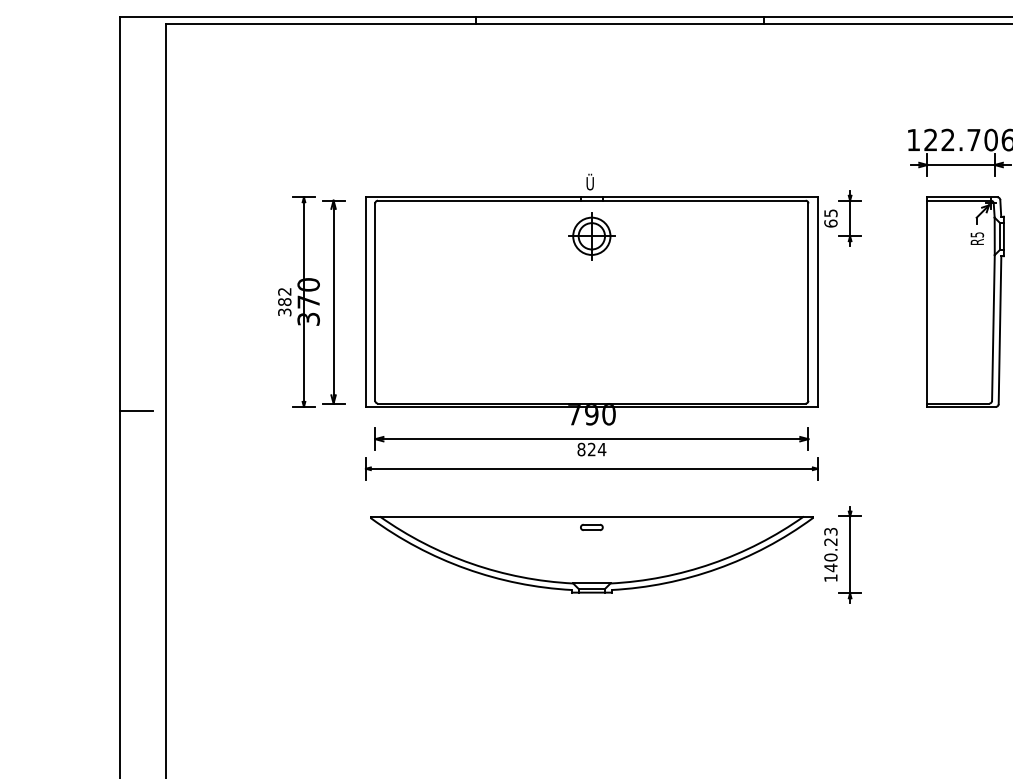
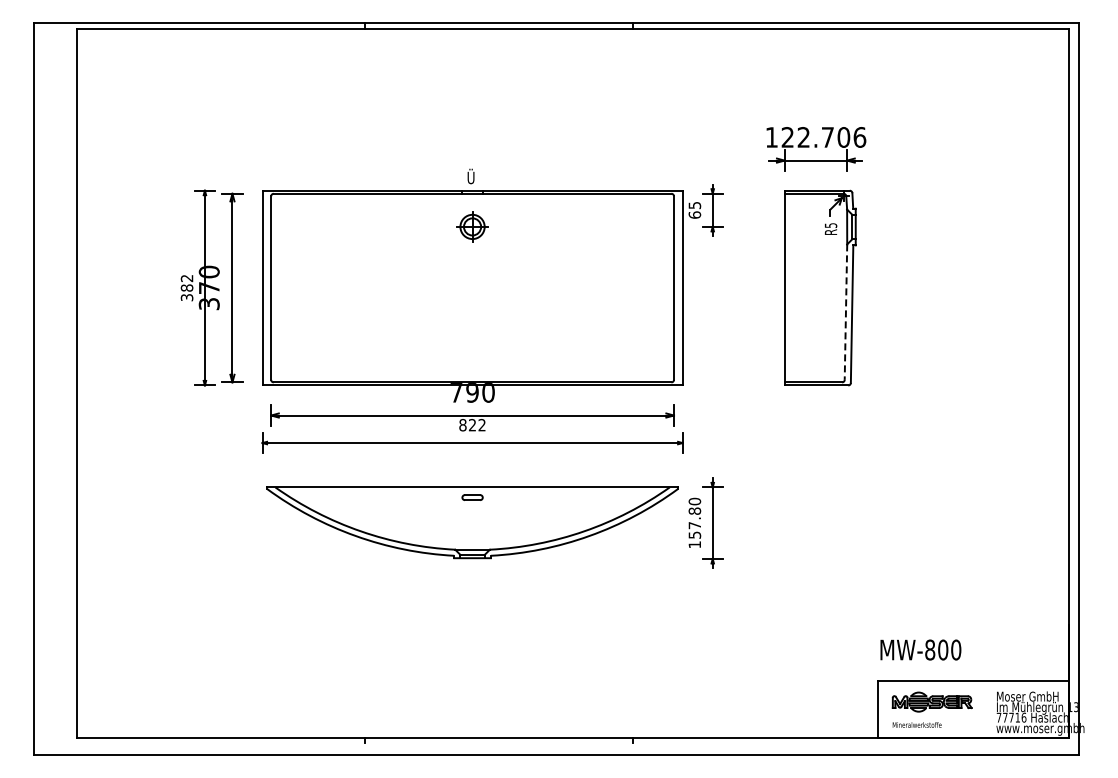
part: (591, 235) -> (472, 226), size x0.7
line: (992, 328) -> (845, 312), solid -> dashed
line: (135, 411) -> (48, 389), removed
text: (602, 448) -> (482, 424), 824 -> 822
text: (830, 549) -> (694, 518), 140.23 -> 157.80

